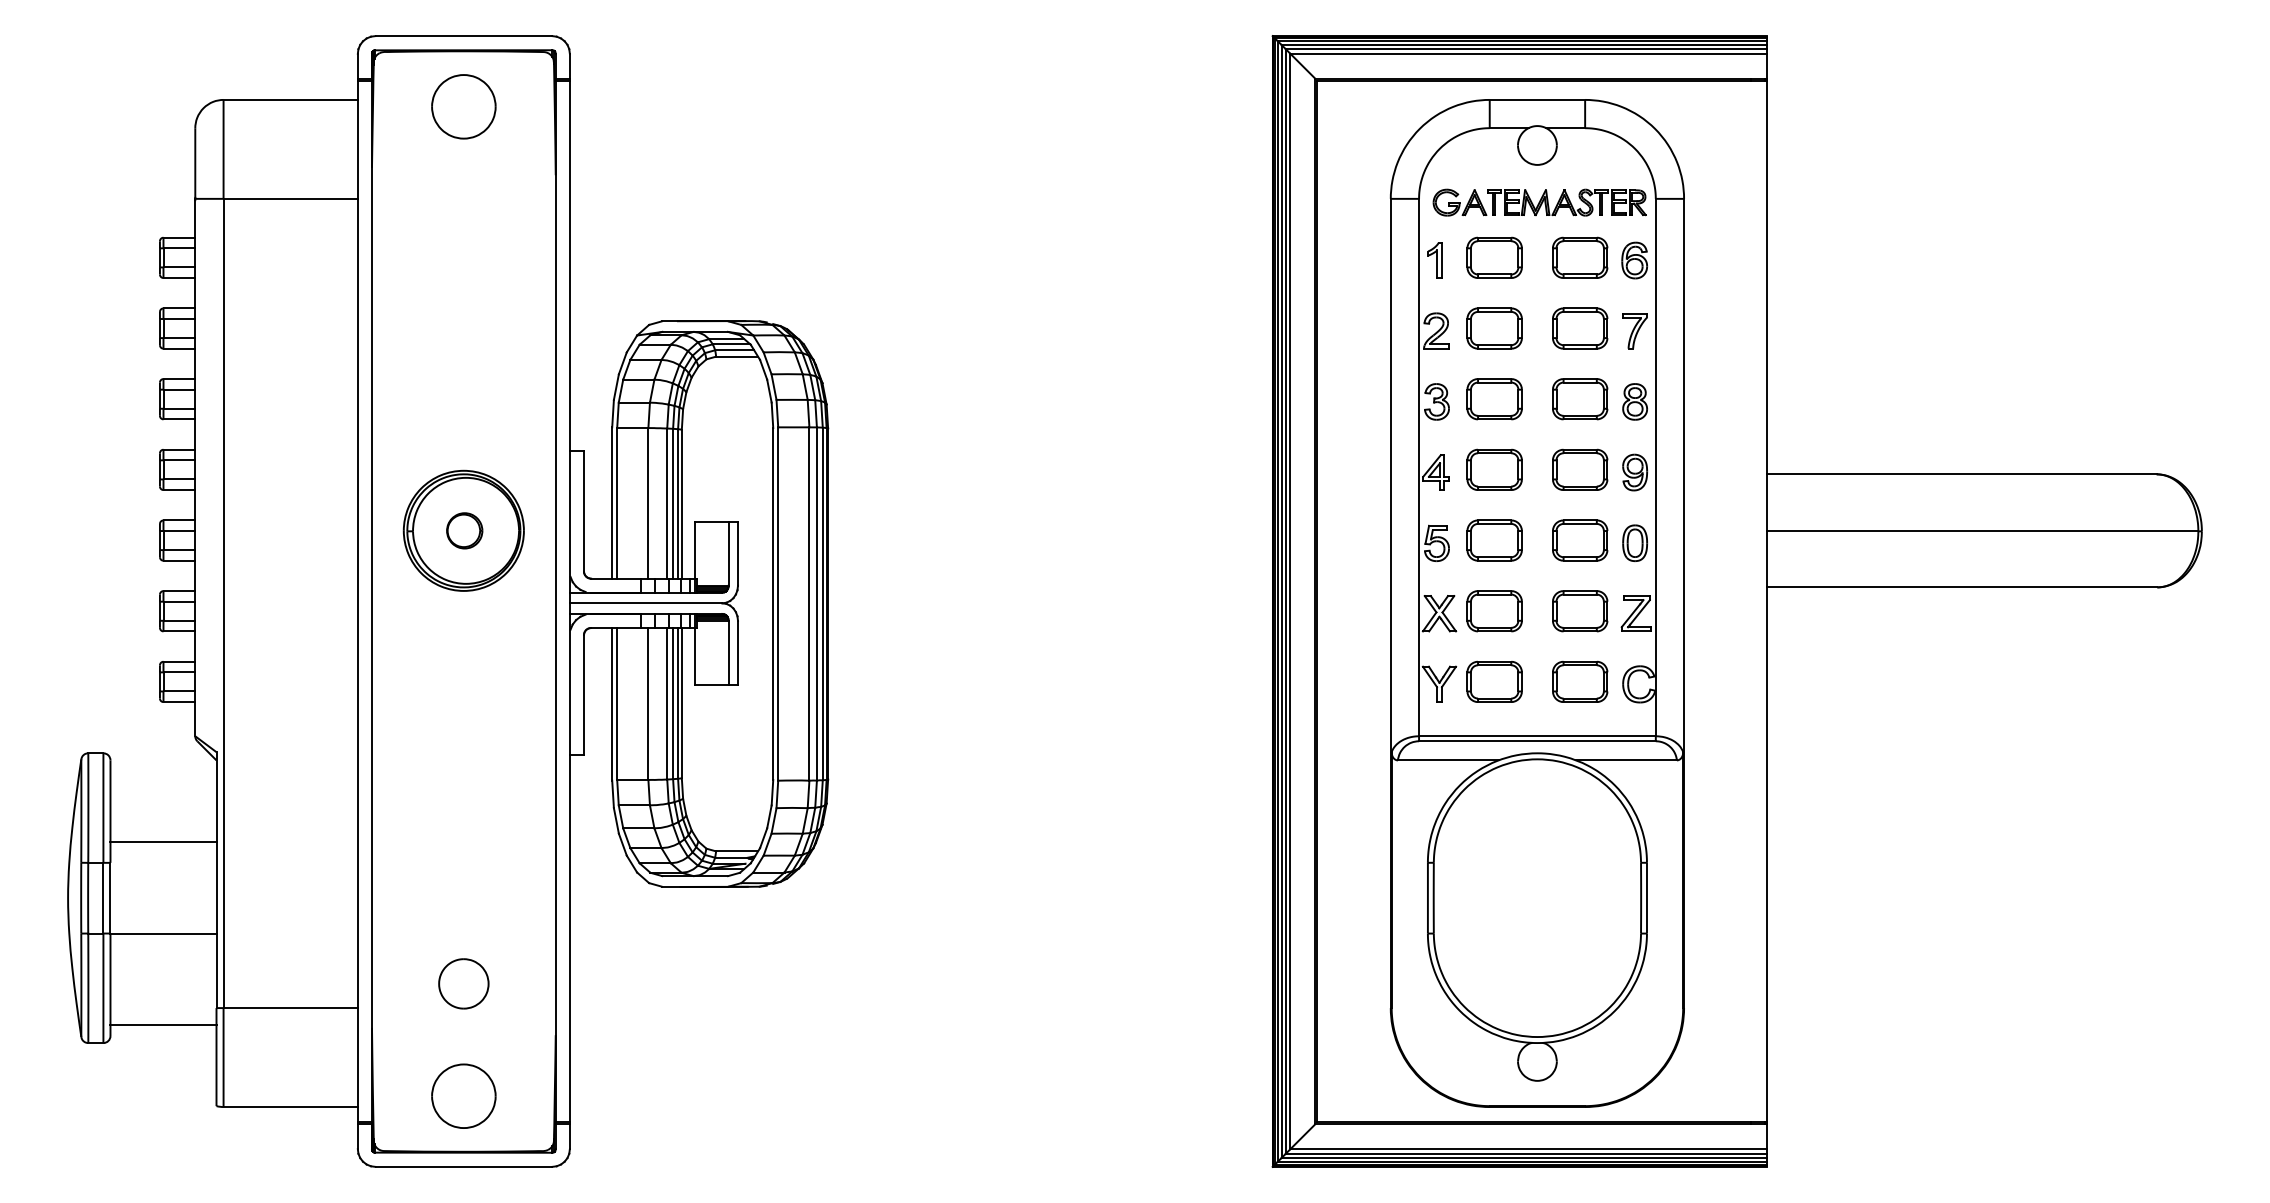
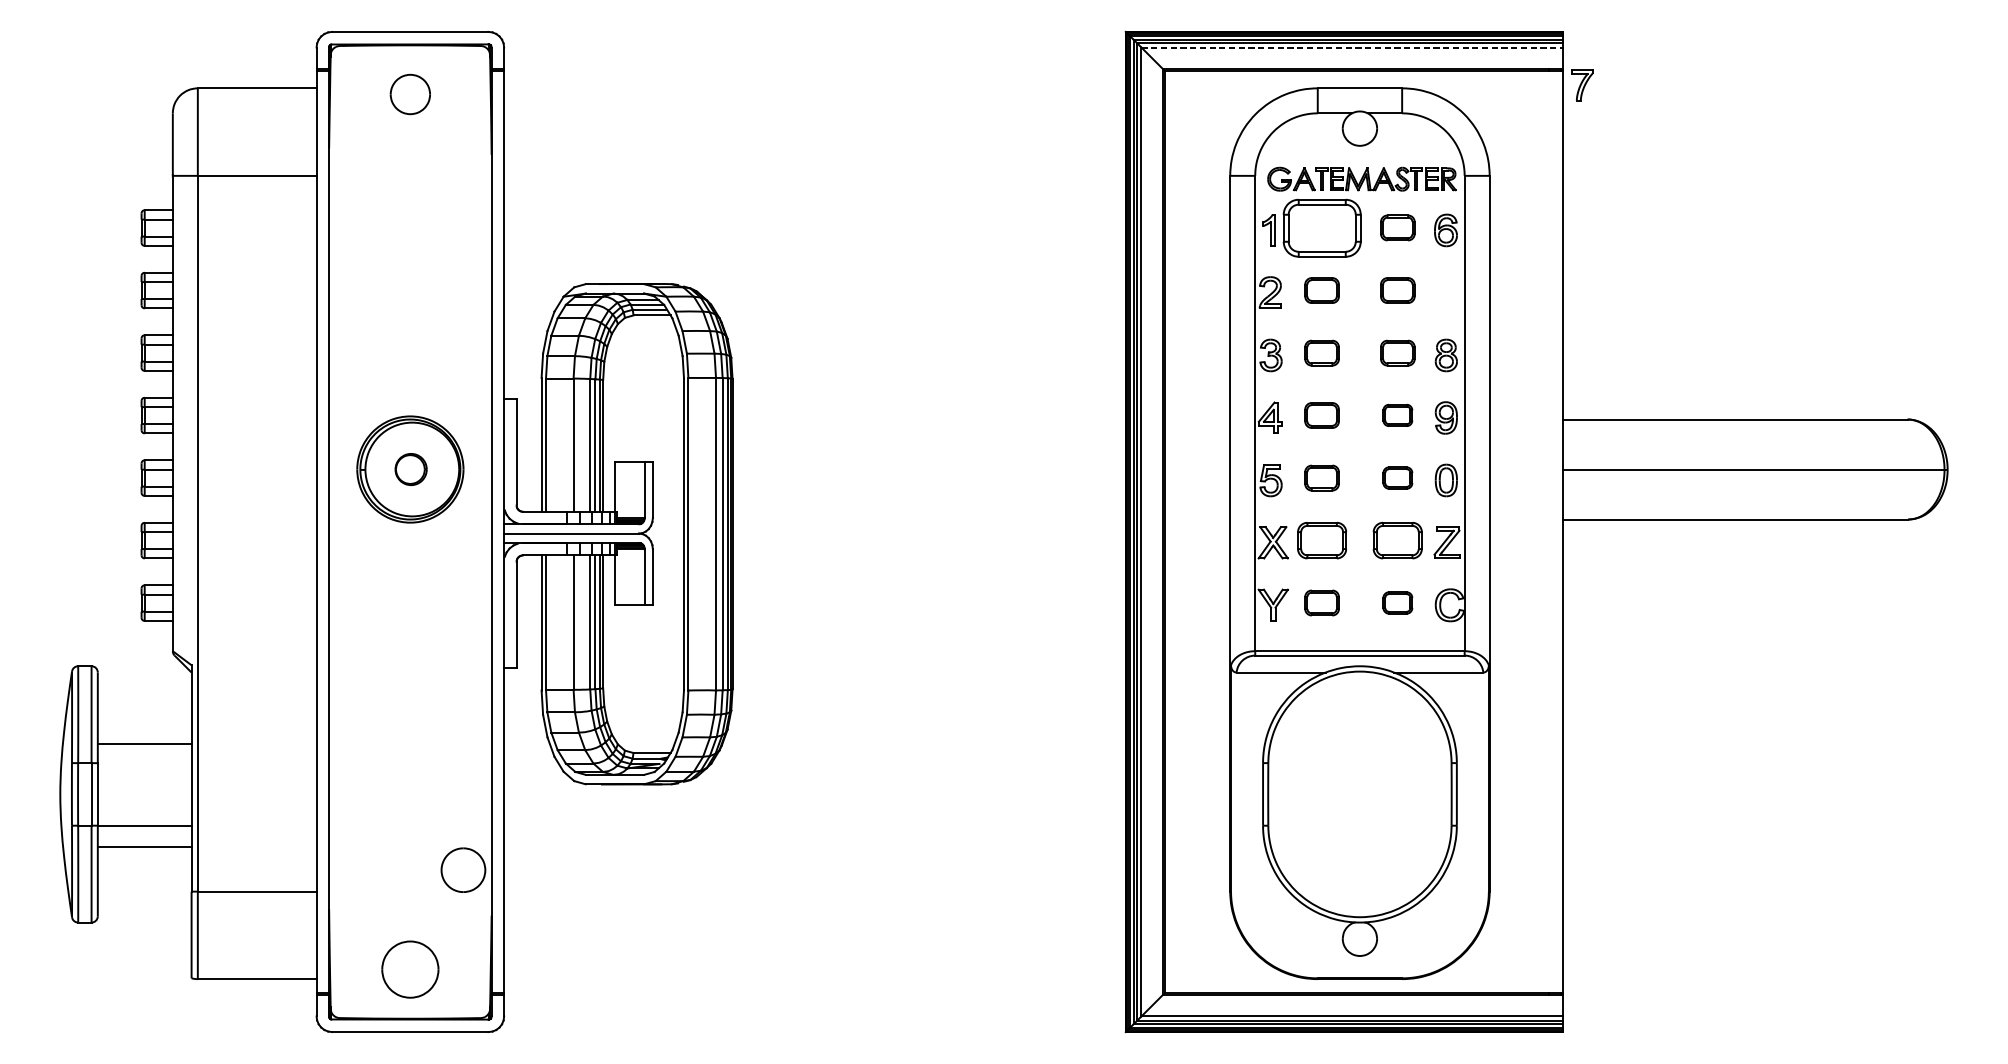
line: (1528, 53) -> (1352, 47), solid -> dashed
part: (463, 106) -> (410, 94), size x0.7
part: (1494, 257) -> (1321, 227), size x1.6
part: (1580, 257) -> (1398, 227), size x0.7
part: (1494, 328) -> (1321, 290), size x0.7
part: (1580, 328) -> (1398, 290), size x0.7
part: (1634, 331) -> (1582, 85), moved
part: (1494, 399) -> (1321, 353), size x0.7
part: (1580, 399) -> (1398, 353), size x0.7
part: (1494, 469) -> (1321, 415), size x0.7
part: (1580, 469) -> (1398, 415), size x0.6
part: (1494, 540) -> (1321, 478), size x0.7
part: (1580, 540) -> (1398, 478), size x0.6
part: (1494, 681) -> (1321, 602), size x0.7
part: (1580, 681) -> (1398, 602), size x0.6
part: (463, 983) -> (463, 869), moved
line: (163, 1025) -> (144, 846), moved

